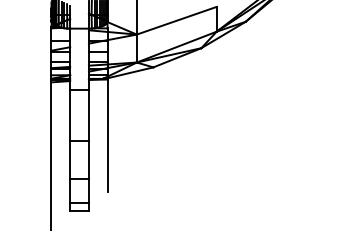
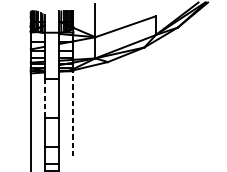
line: (70, 115) -> (45, 98), solid -> dashed
line: (107, 135) -> (73, 113), solid -> dashed

